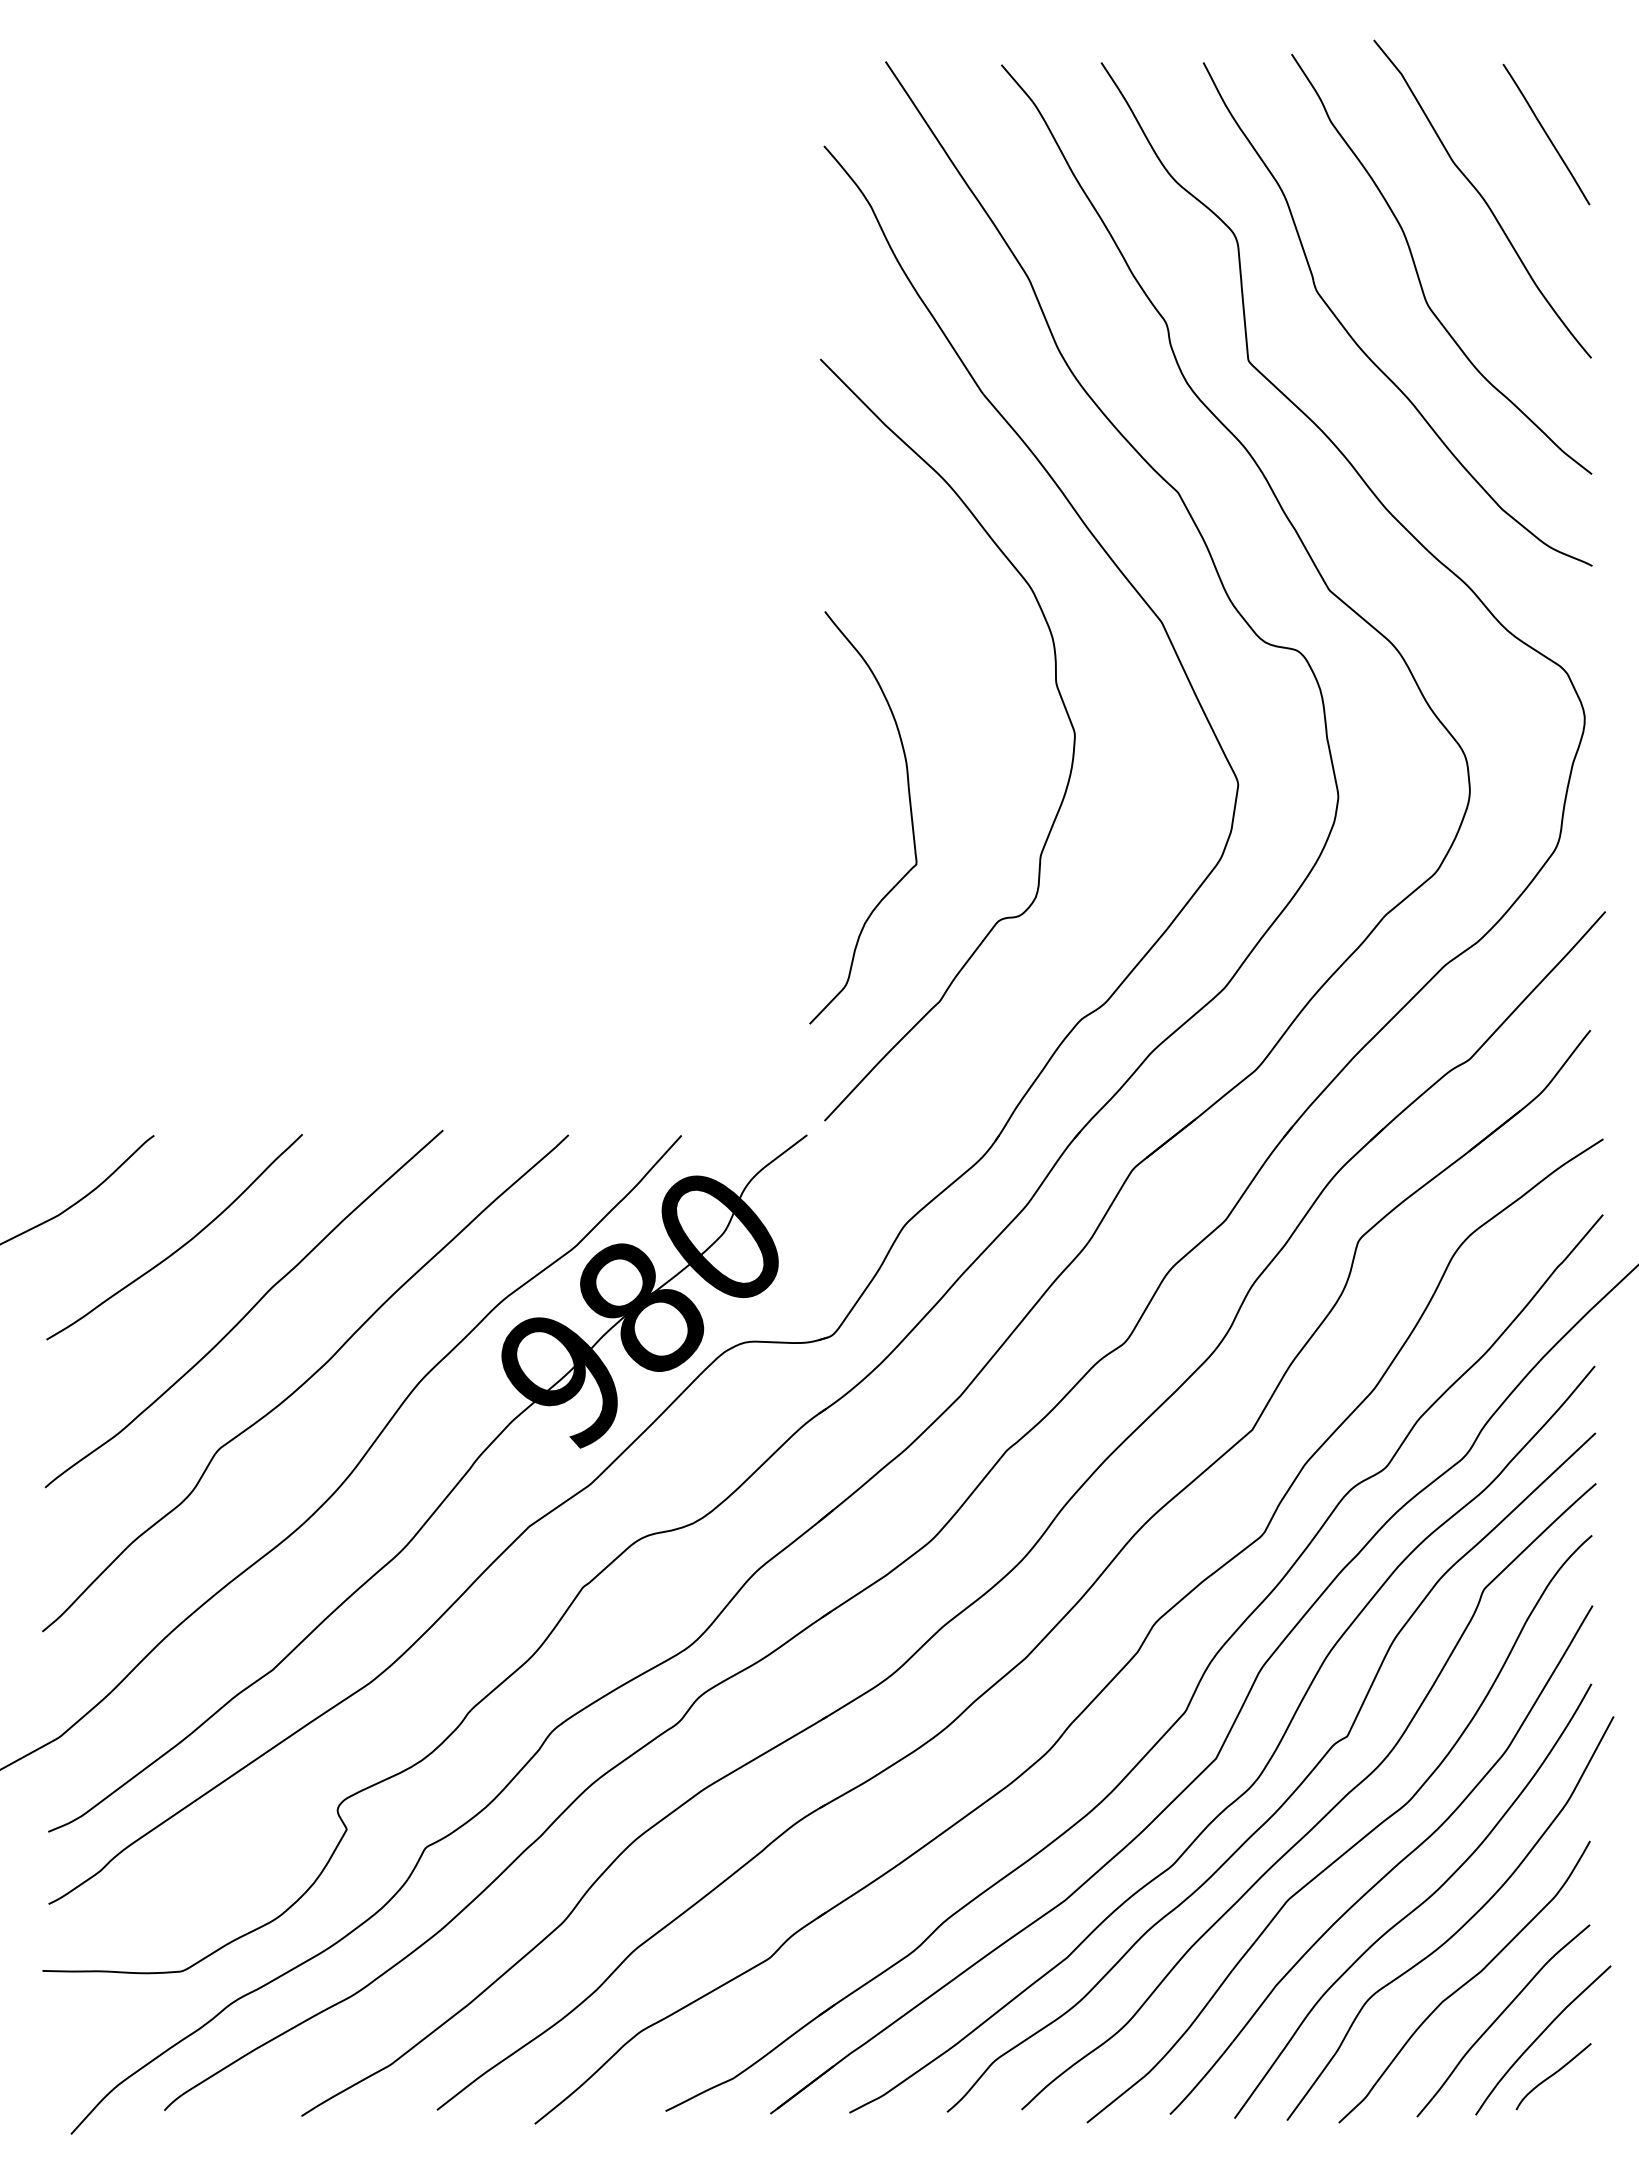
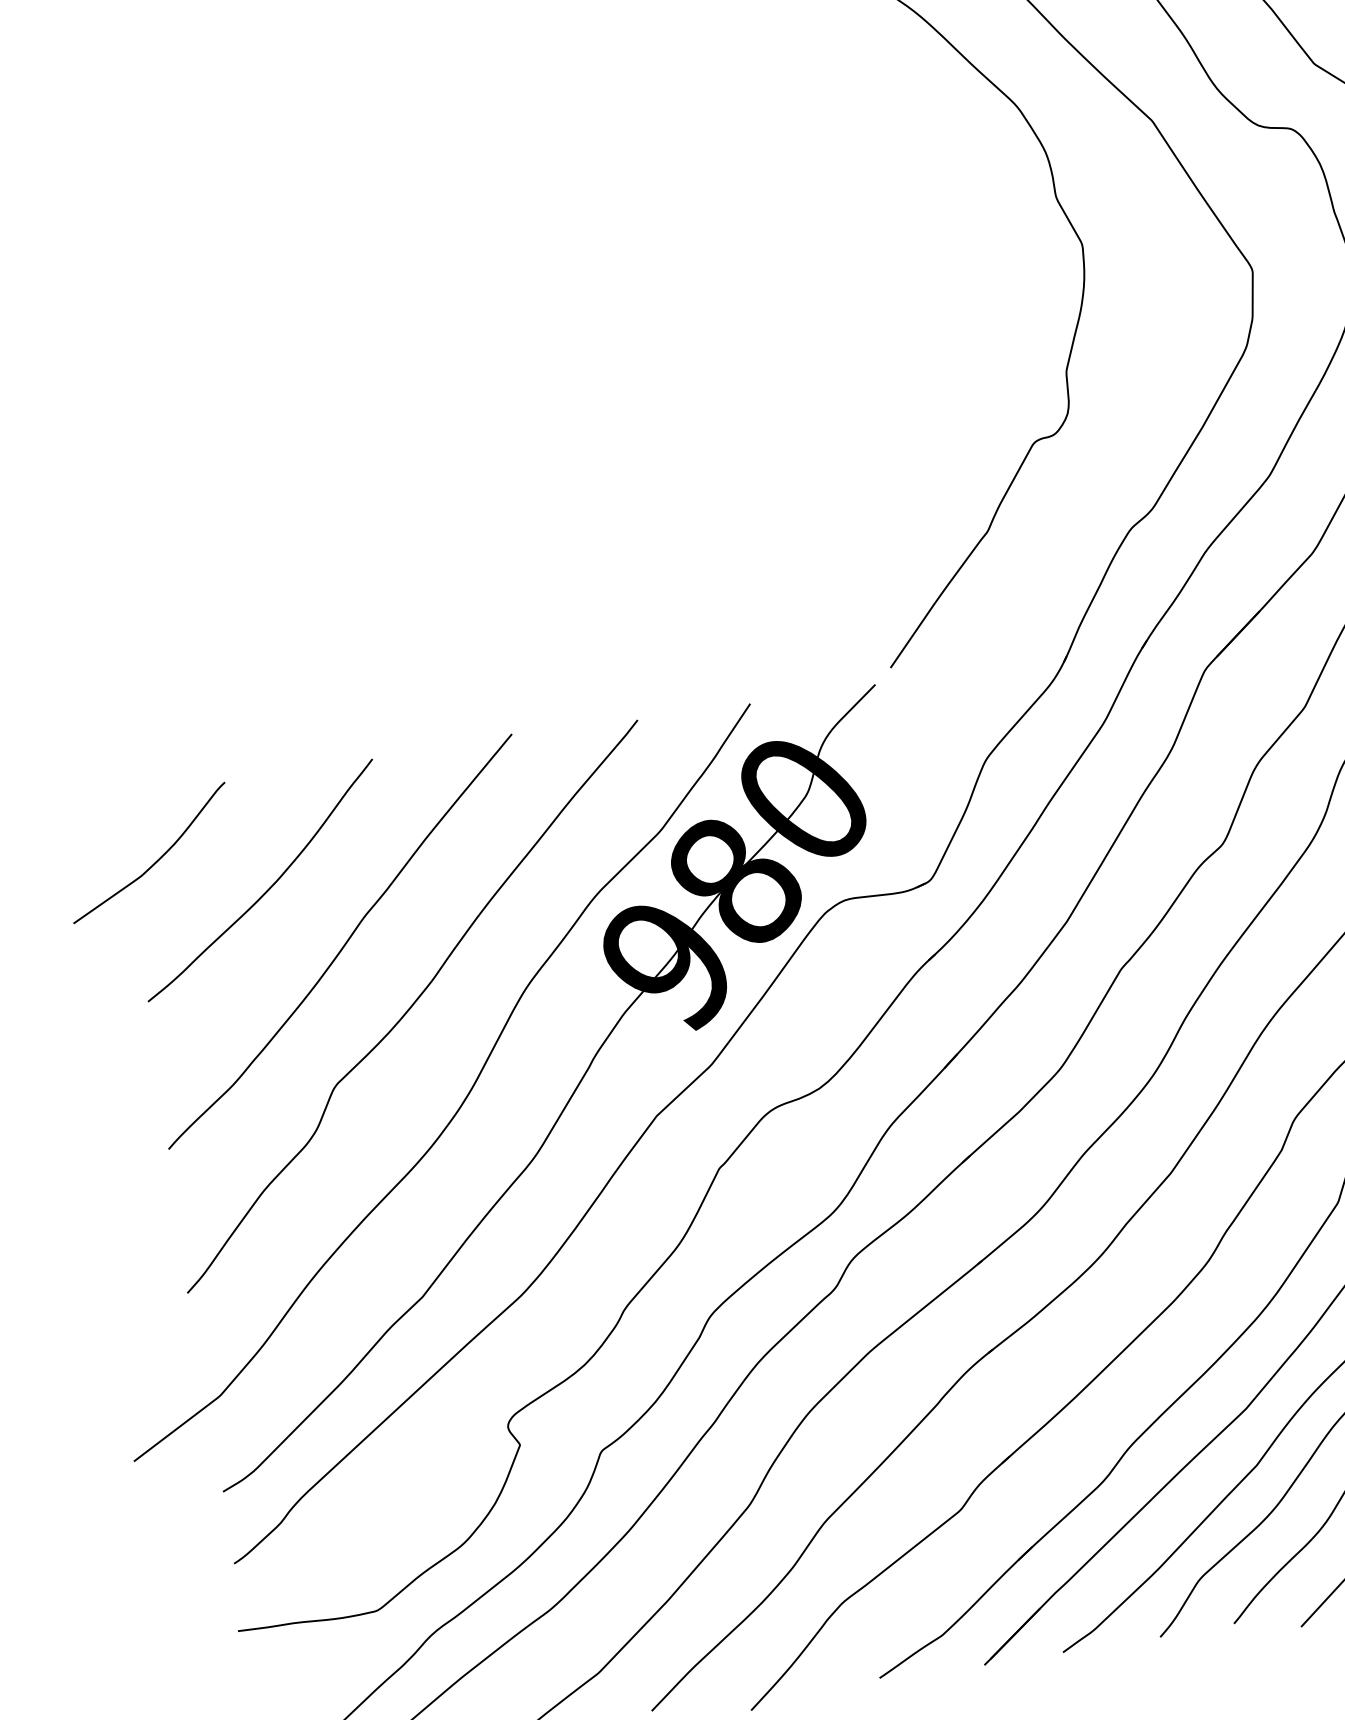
curve: (910, 816) -> (930, 351), removed

